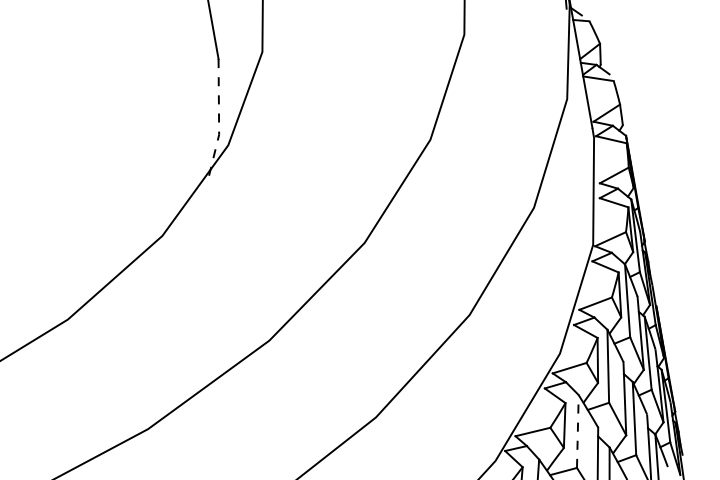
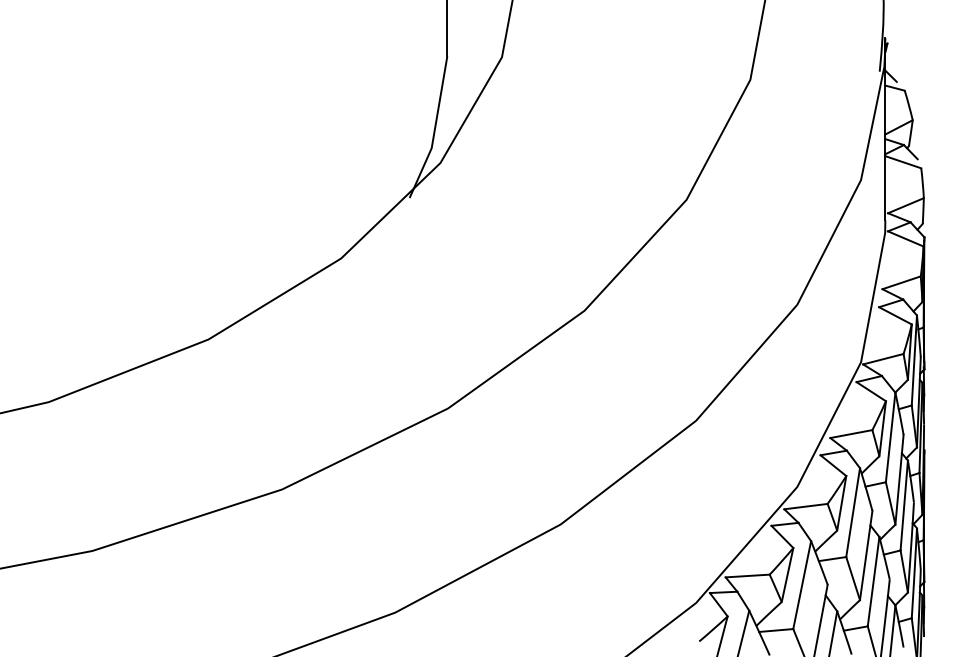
line: (218, 119) -> (434, 129), dashed -> solid
line: (578, 431) -> (802, 585), dashed -> solid

